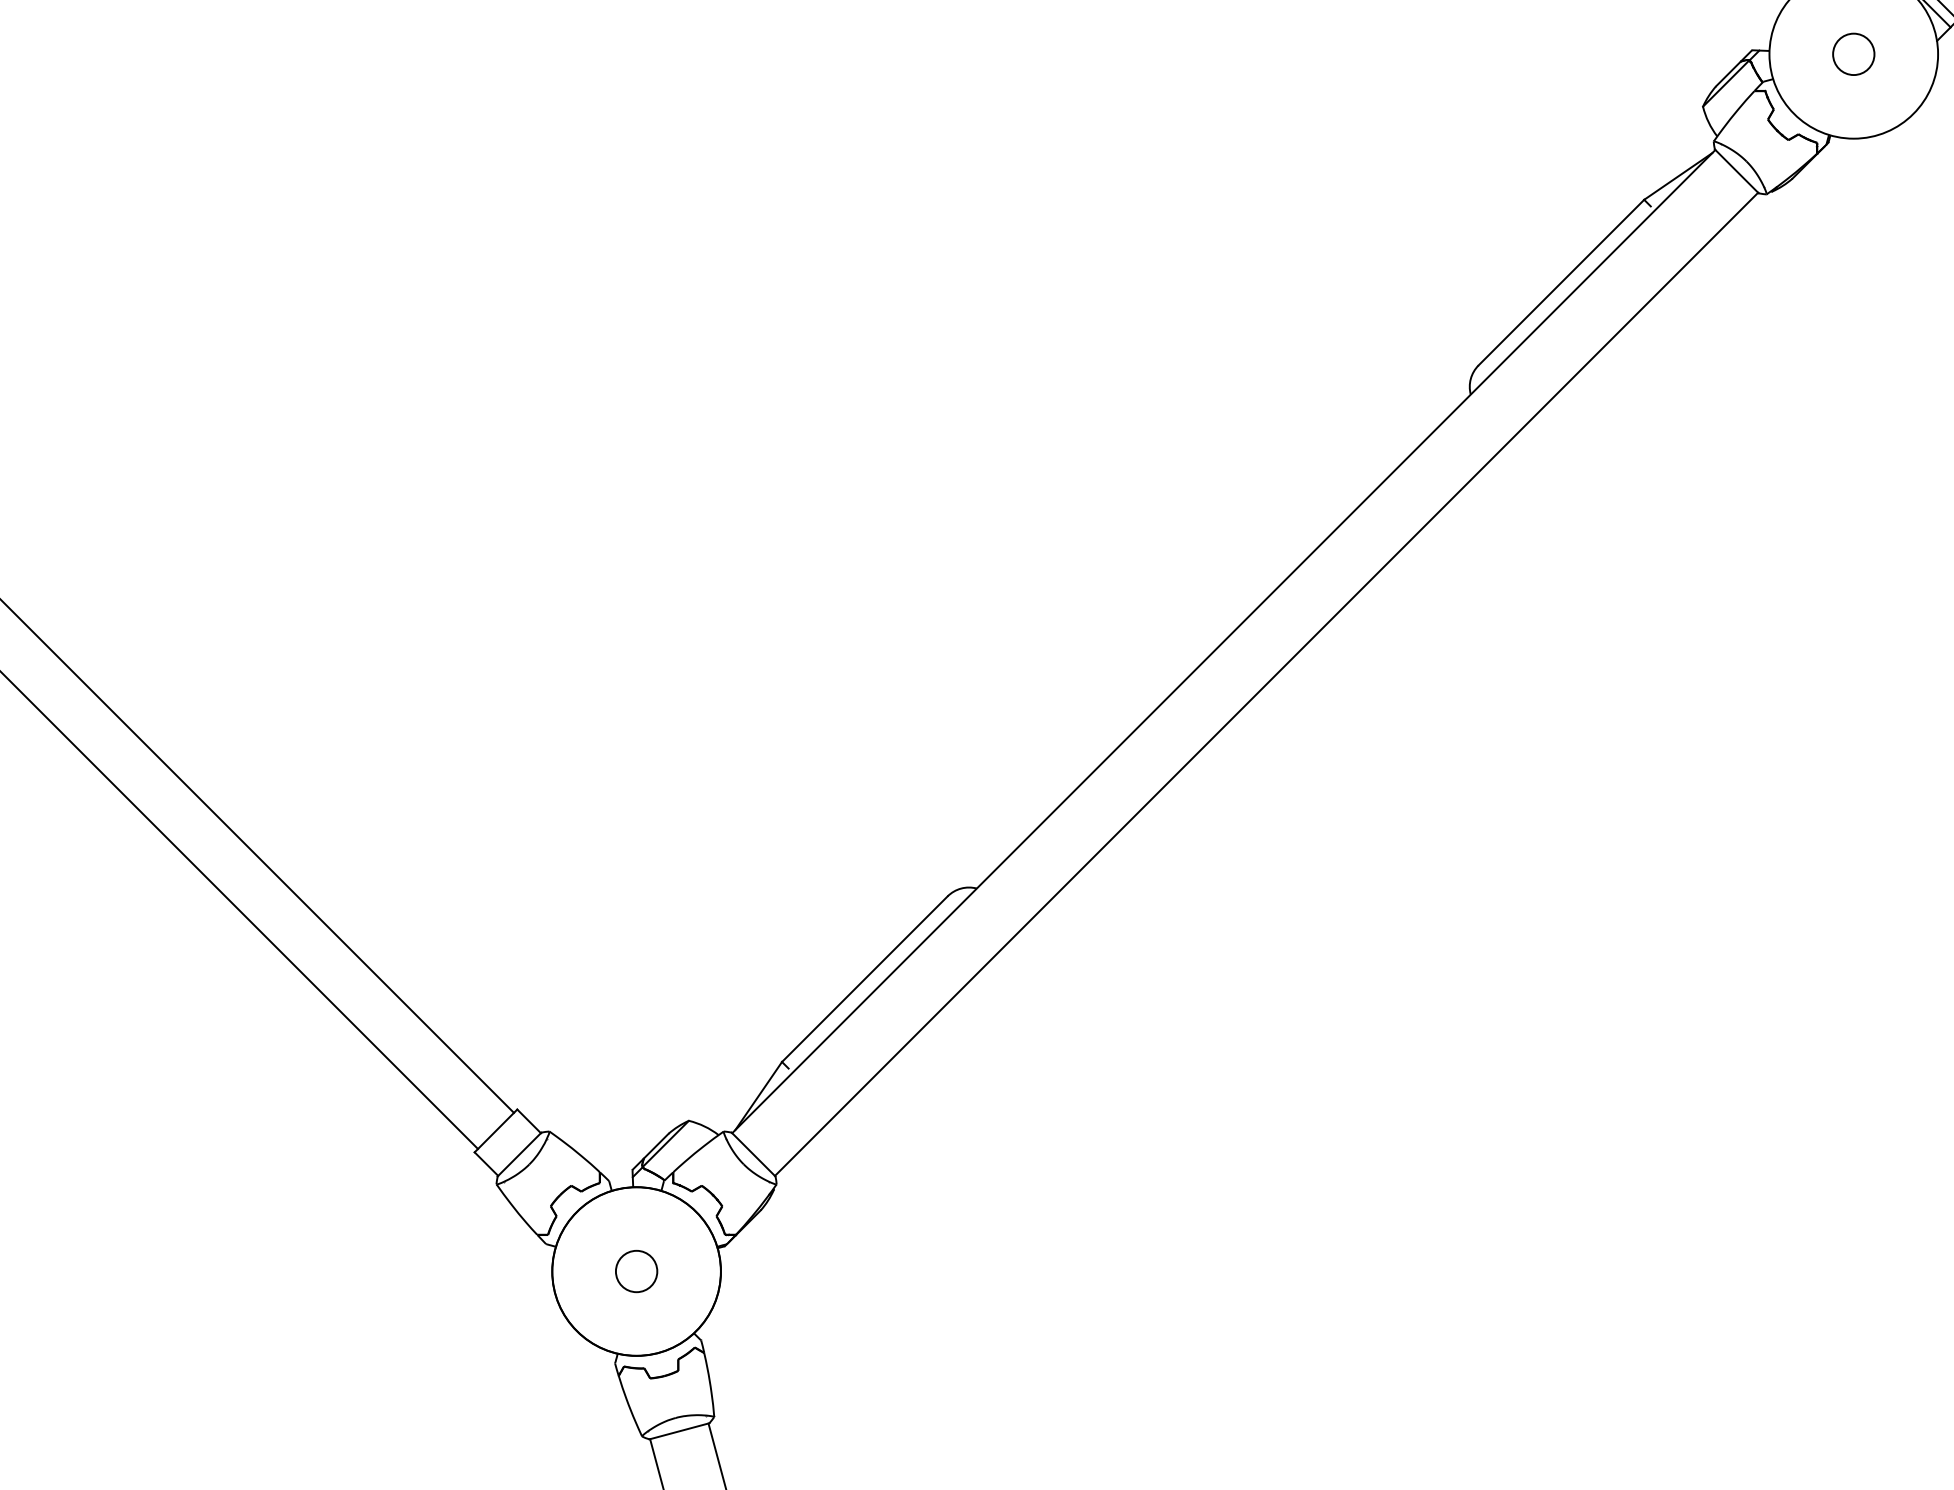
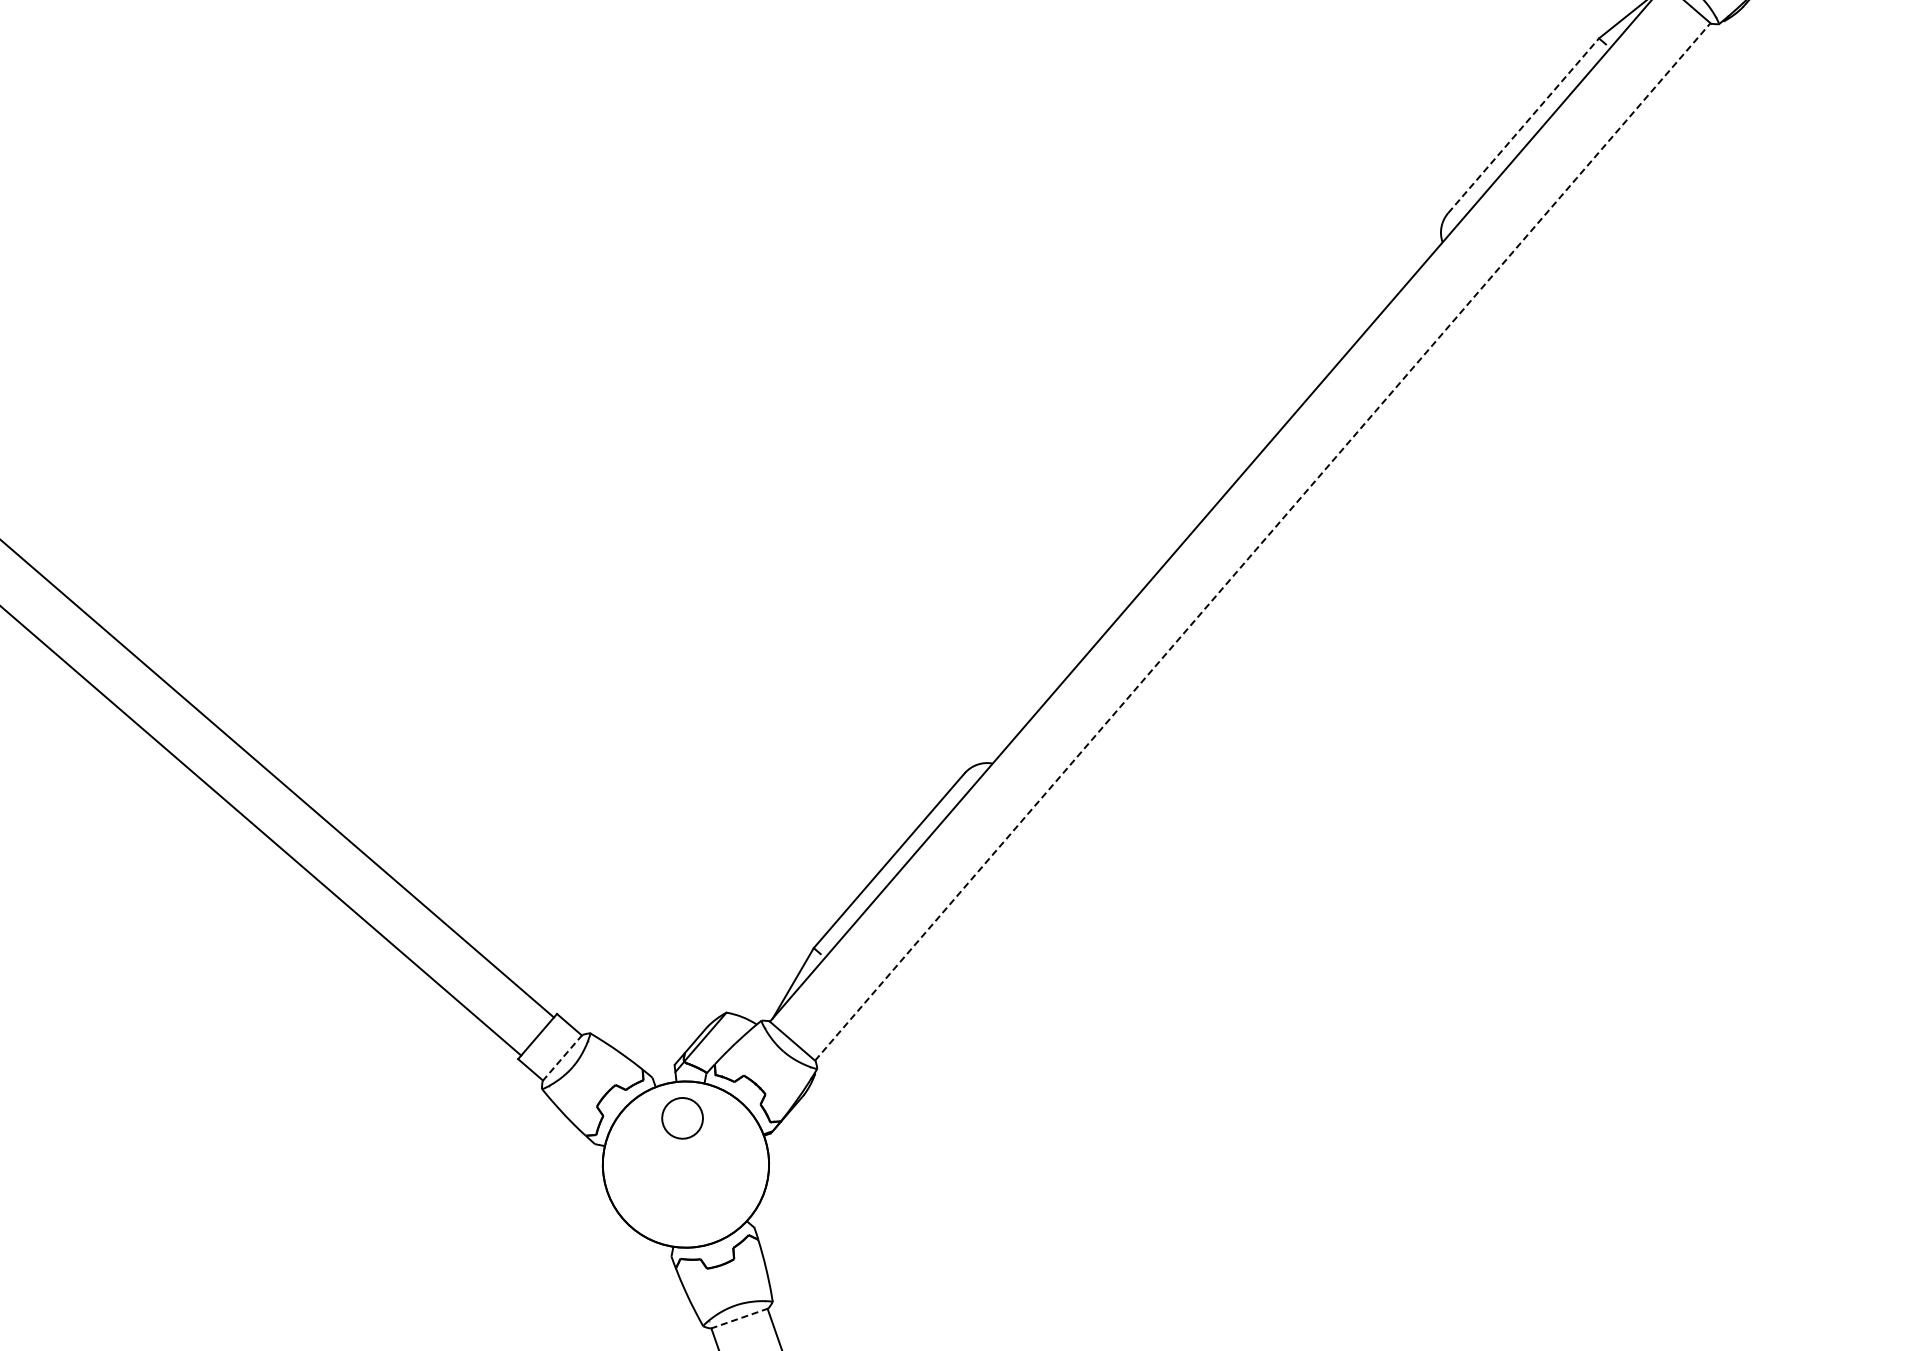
line: (1561, 282) -> (1523, 125), solid -> dashed
line: (1266, 683) -> (1262, 541), solid -> dashed
line: (519, 1154) -> (562, 1058), solid -> dashed
circle: (636, 1271) -> (682, 1118), moved
line: (679, 1431) -> (739, 1318), solid -> dashed

